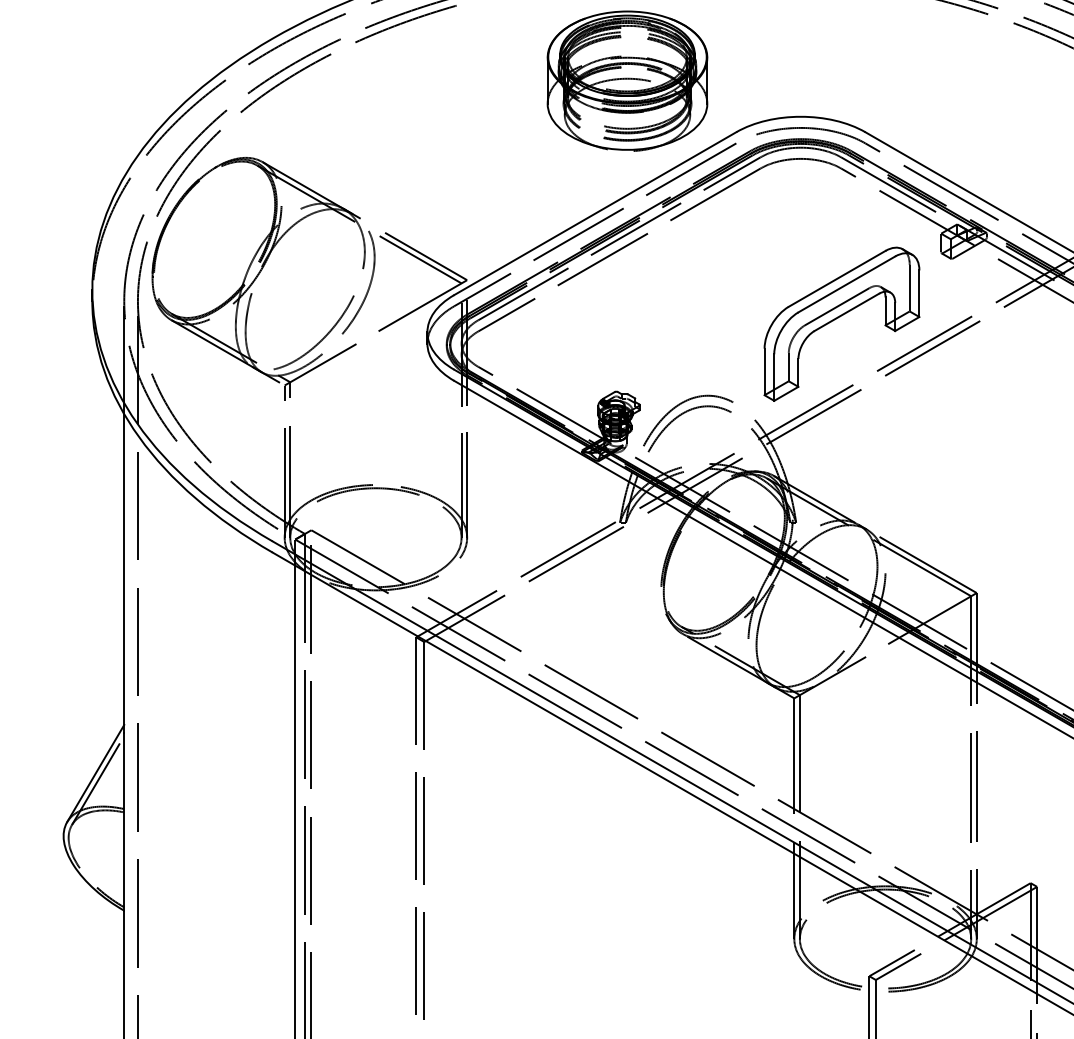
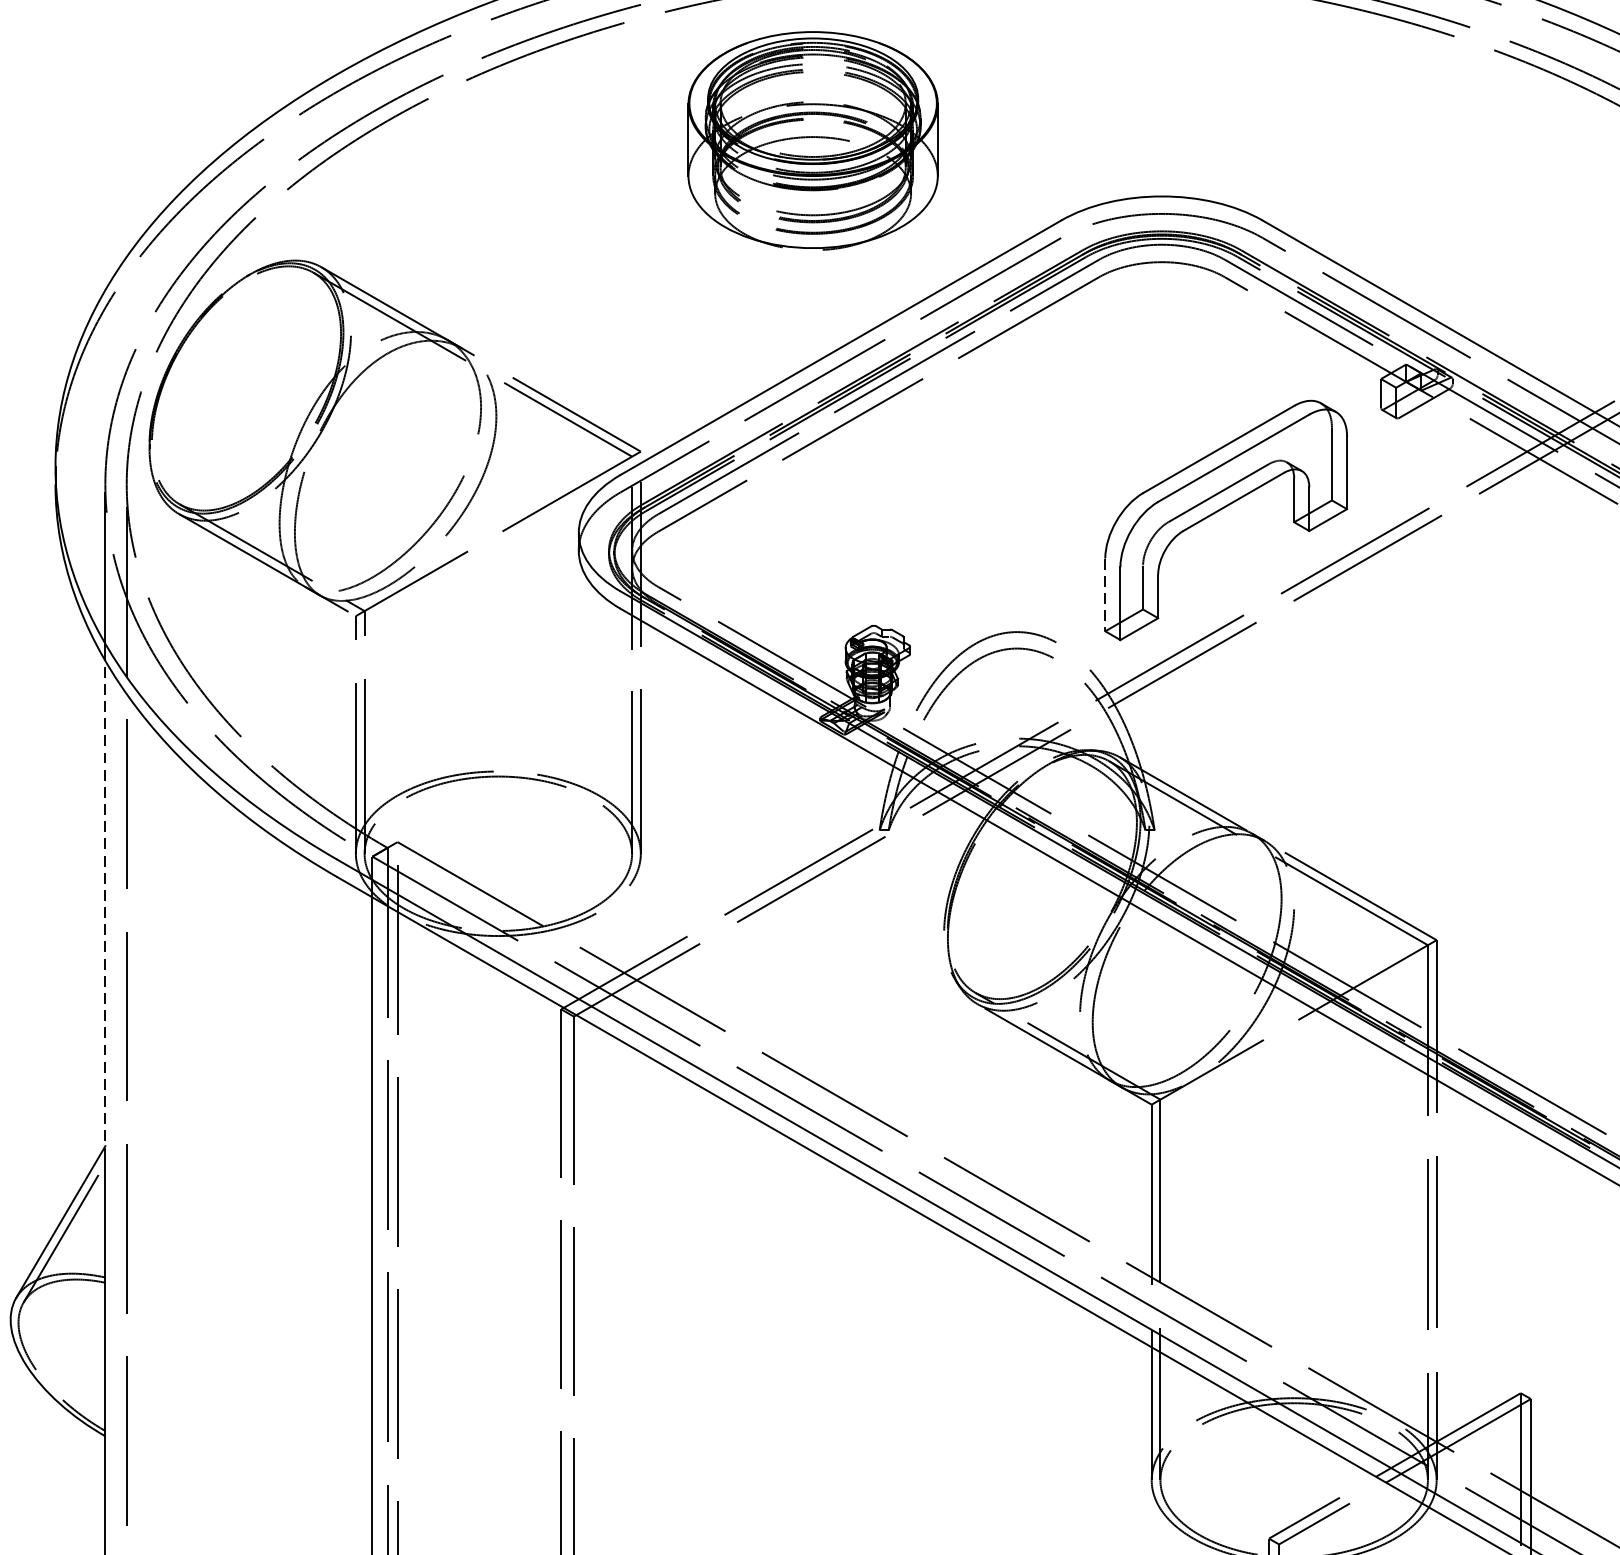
part: (627, 80) -> (813, 139), moved
line: (764, 372) -> (1105, 595), solid -> dashed
line: (124, 573) -> (105, 909), solid -> dashed

